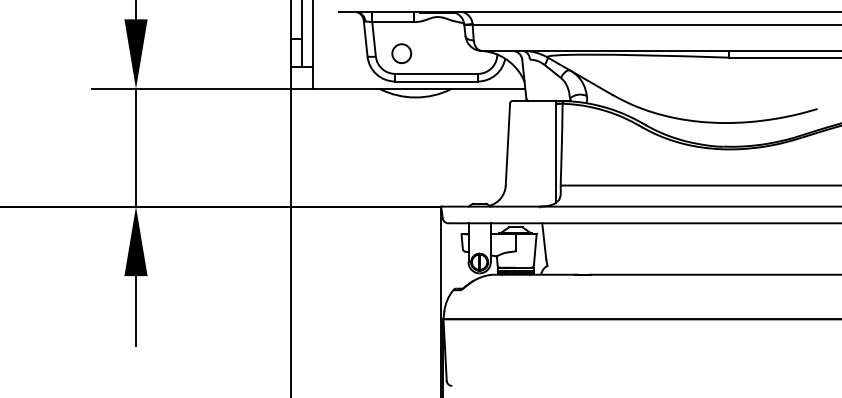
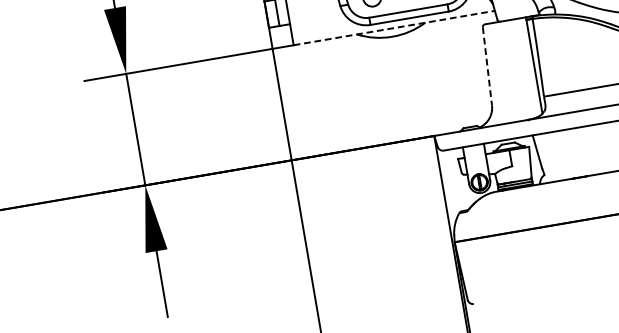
line: (419, 88) -> (394, 27), solid -> dashed
line: (507, 145) -> (487, 67), solid -> dashed

